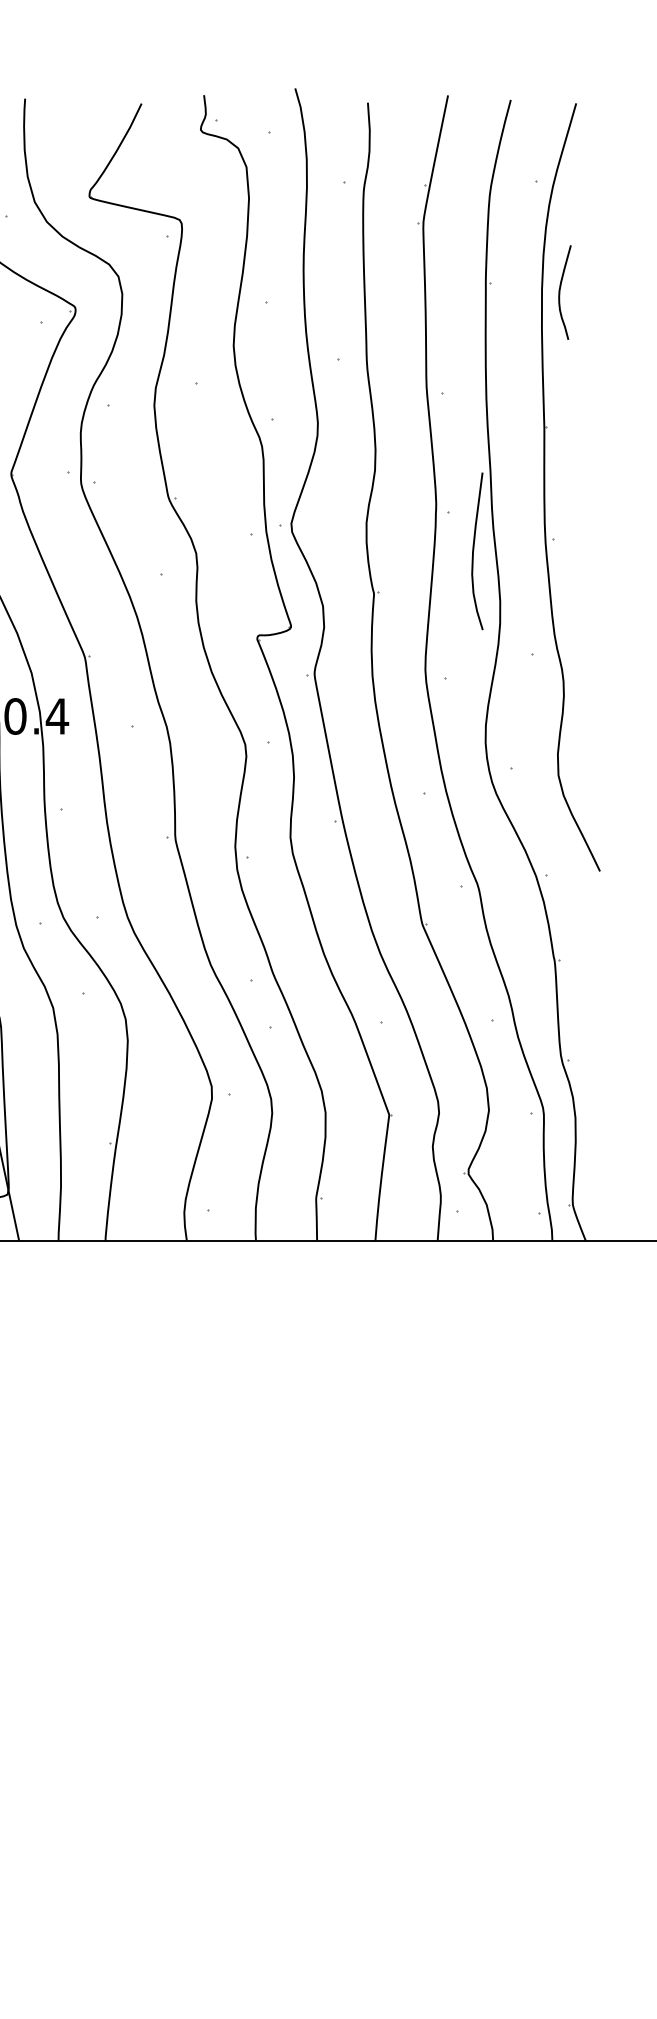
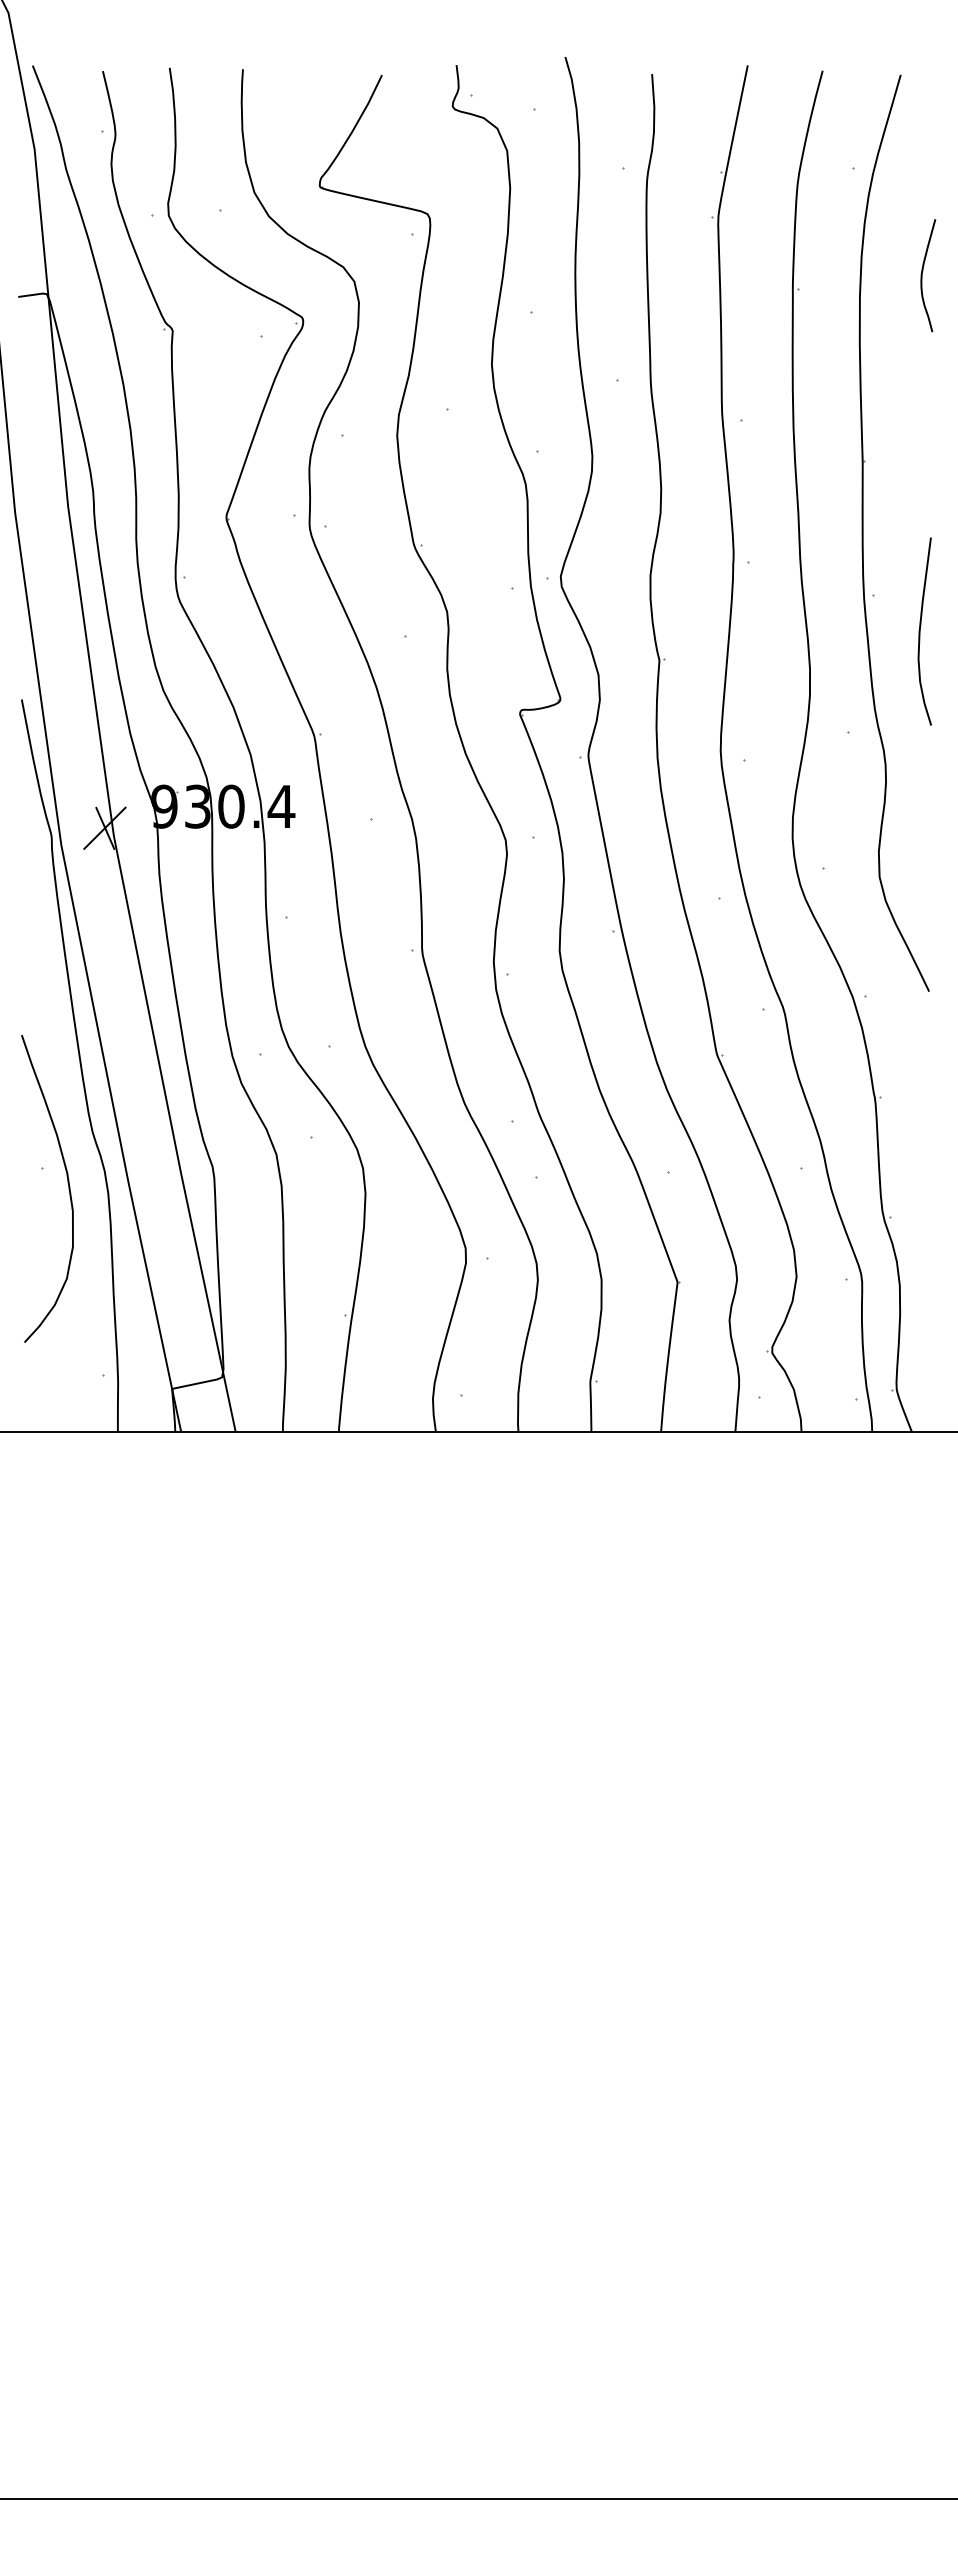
curve: (560, 292) -> (922, 275), moved
curve: (473, 551) -> (920, 631), moved

